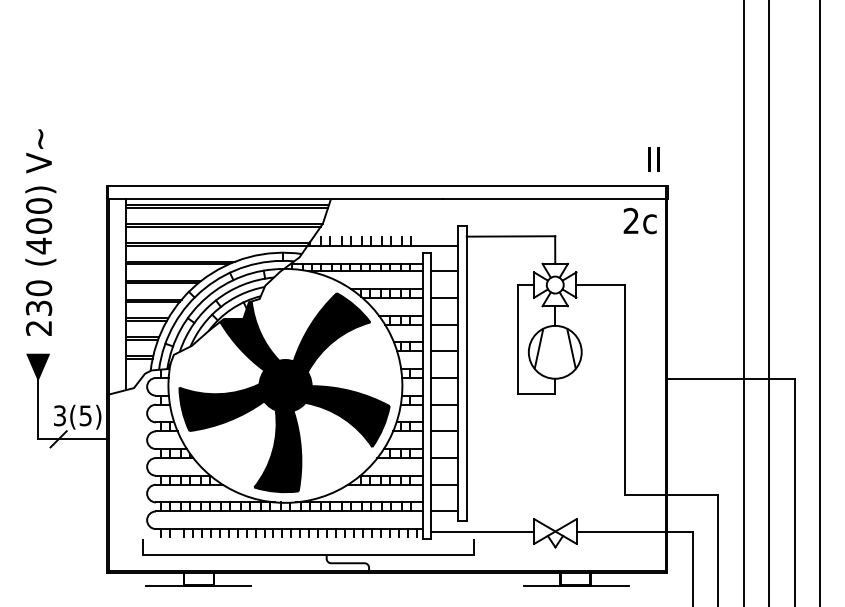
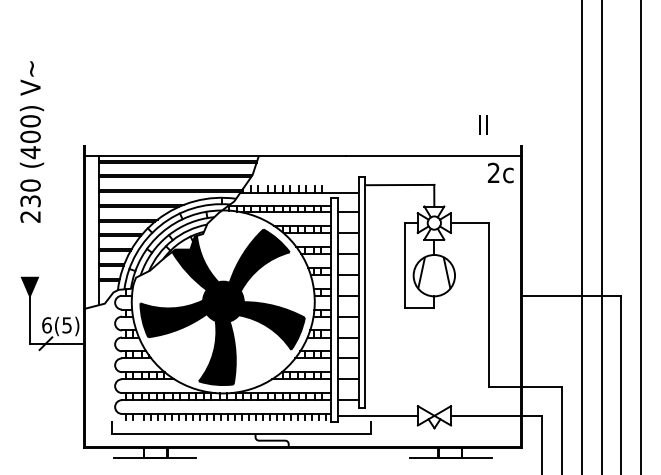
text: (653, 159) -> (483, 124), moved
line: (386, 185) -> (302, 145), removed
text: (40, 231) -> (31, 141), moved
text: (59, 416) -> (46, 325), 3(5) -> 6(5)

